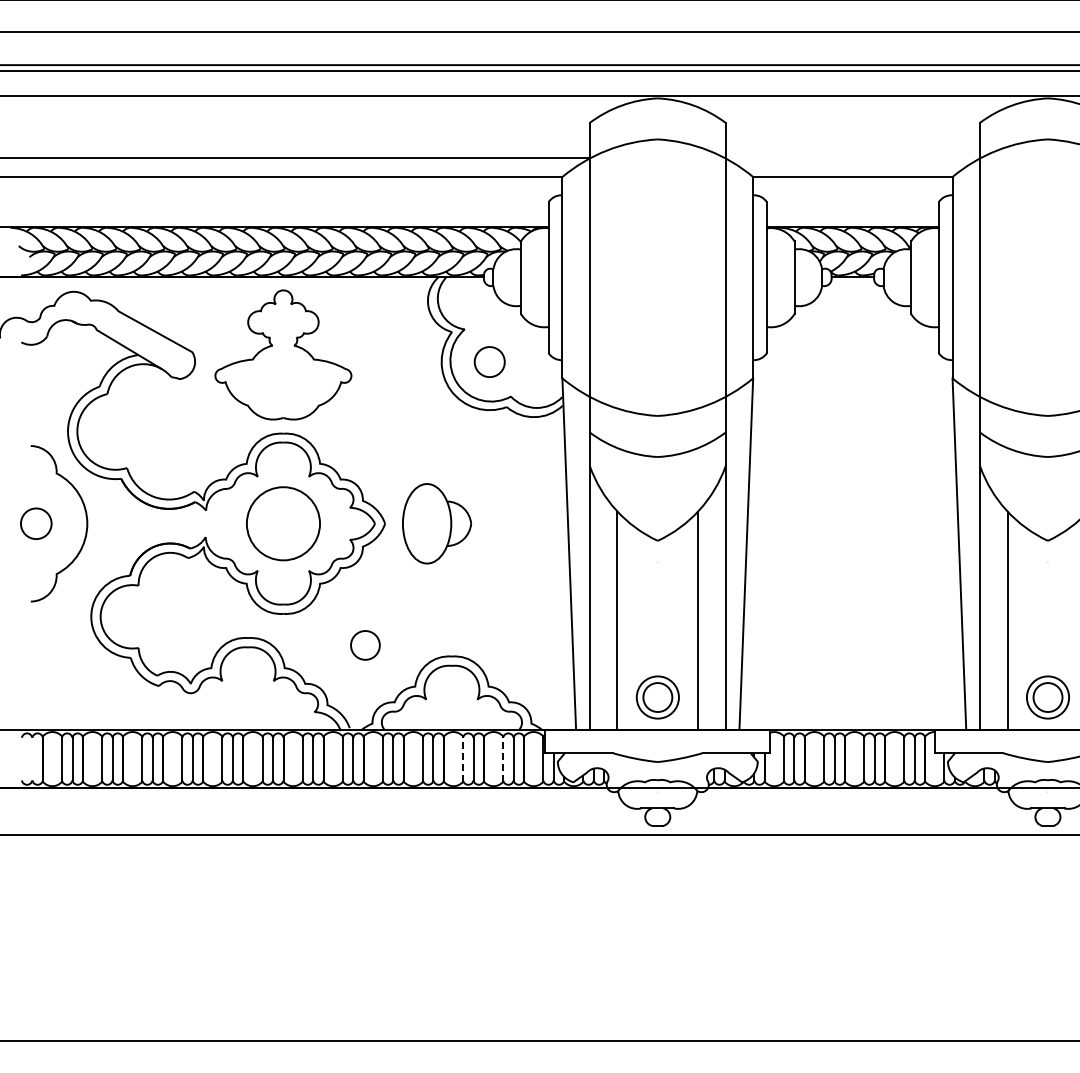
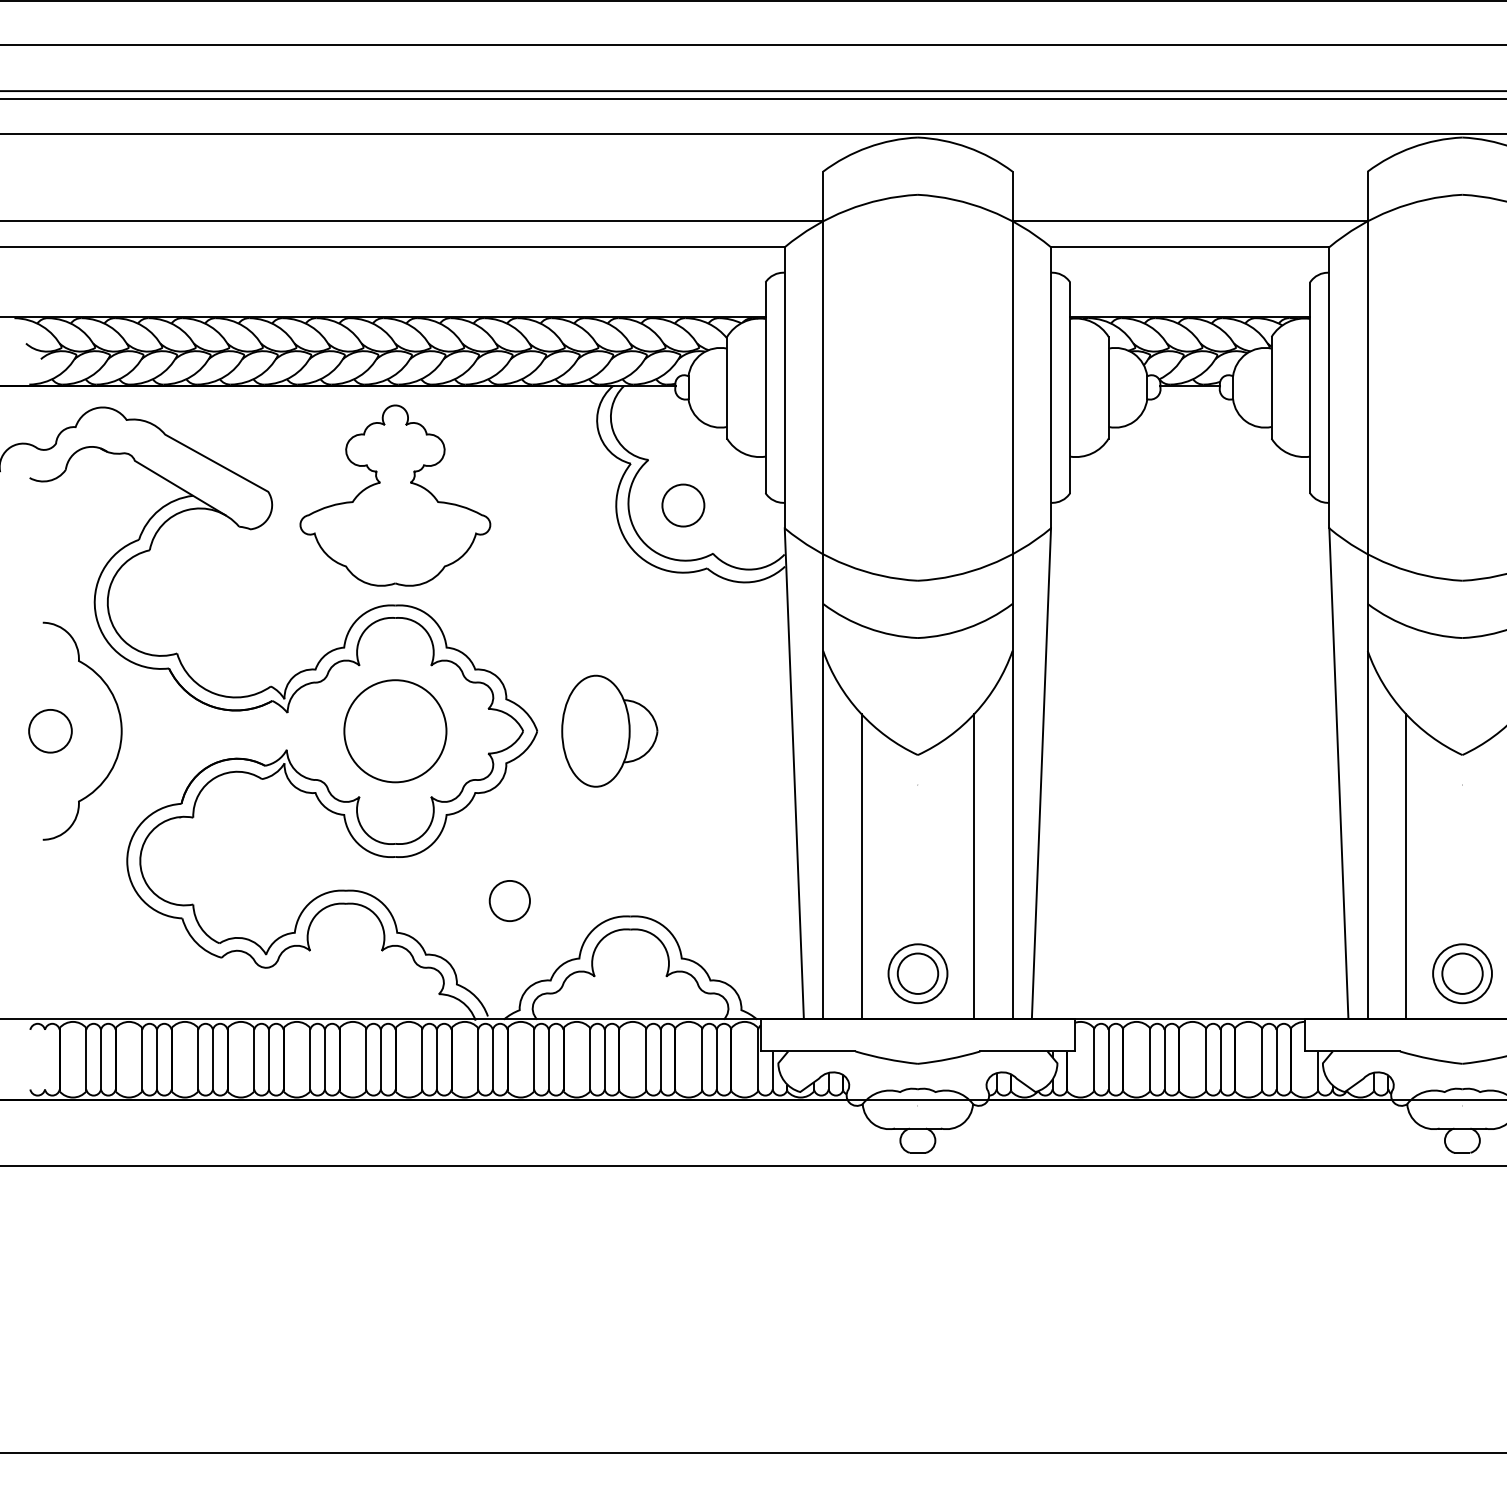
line: (852, 158) -> (1189, 221), added
line: (463, 759) -> (646, 1060), dashed -> solid
line: (503, 759) -> (702, 1060), dashed -> solid

